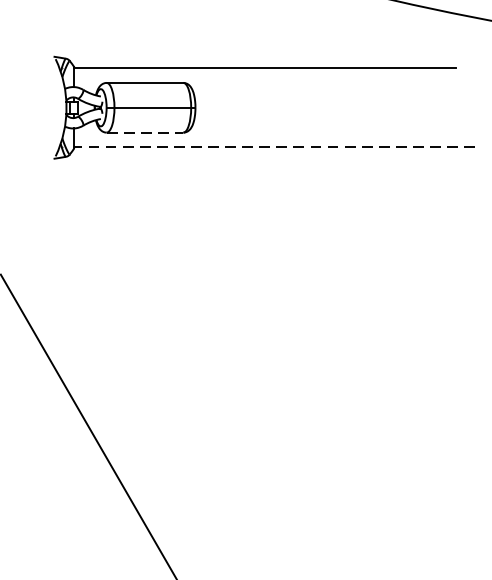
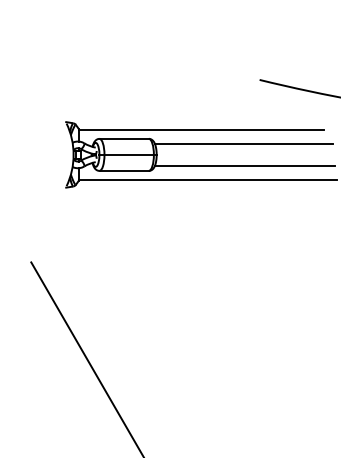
line: (331, 91) -> (244, 144), added
line: (333, 124) -> (245, 165), added
line: (145, 132) -> (124, 170), dashed -> solid
line: (274, 147) -> (207, 180), dashed -> solid

